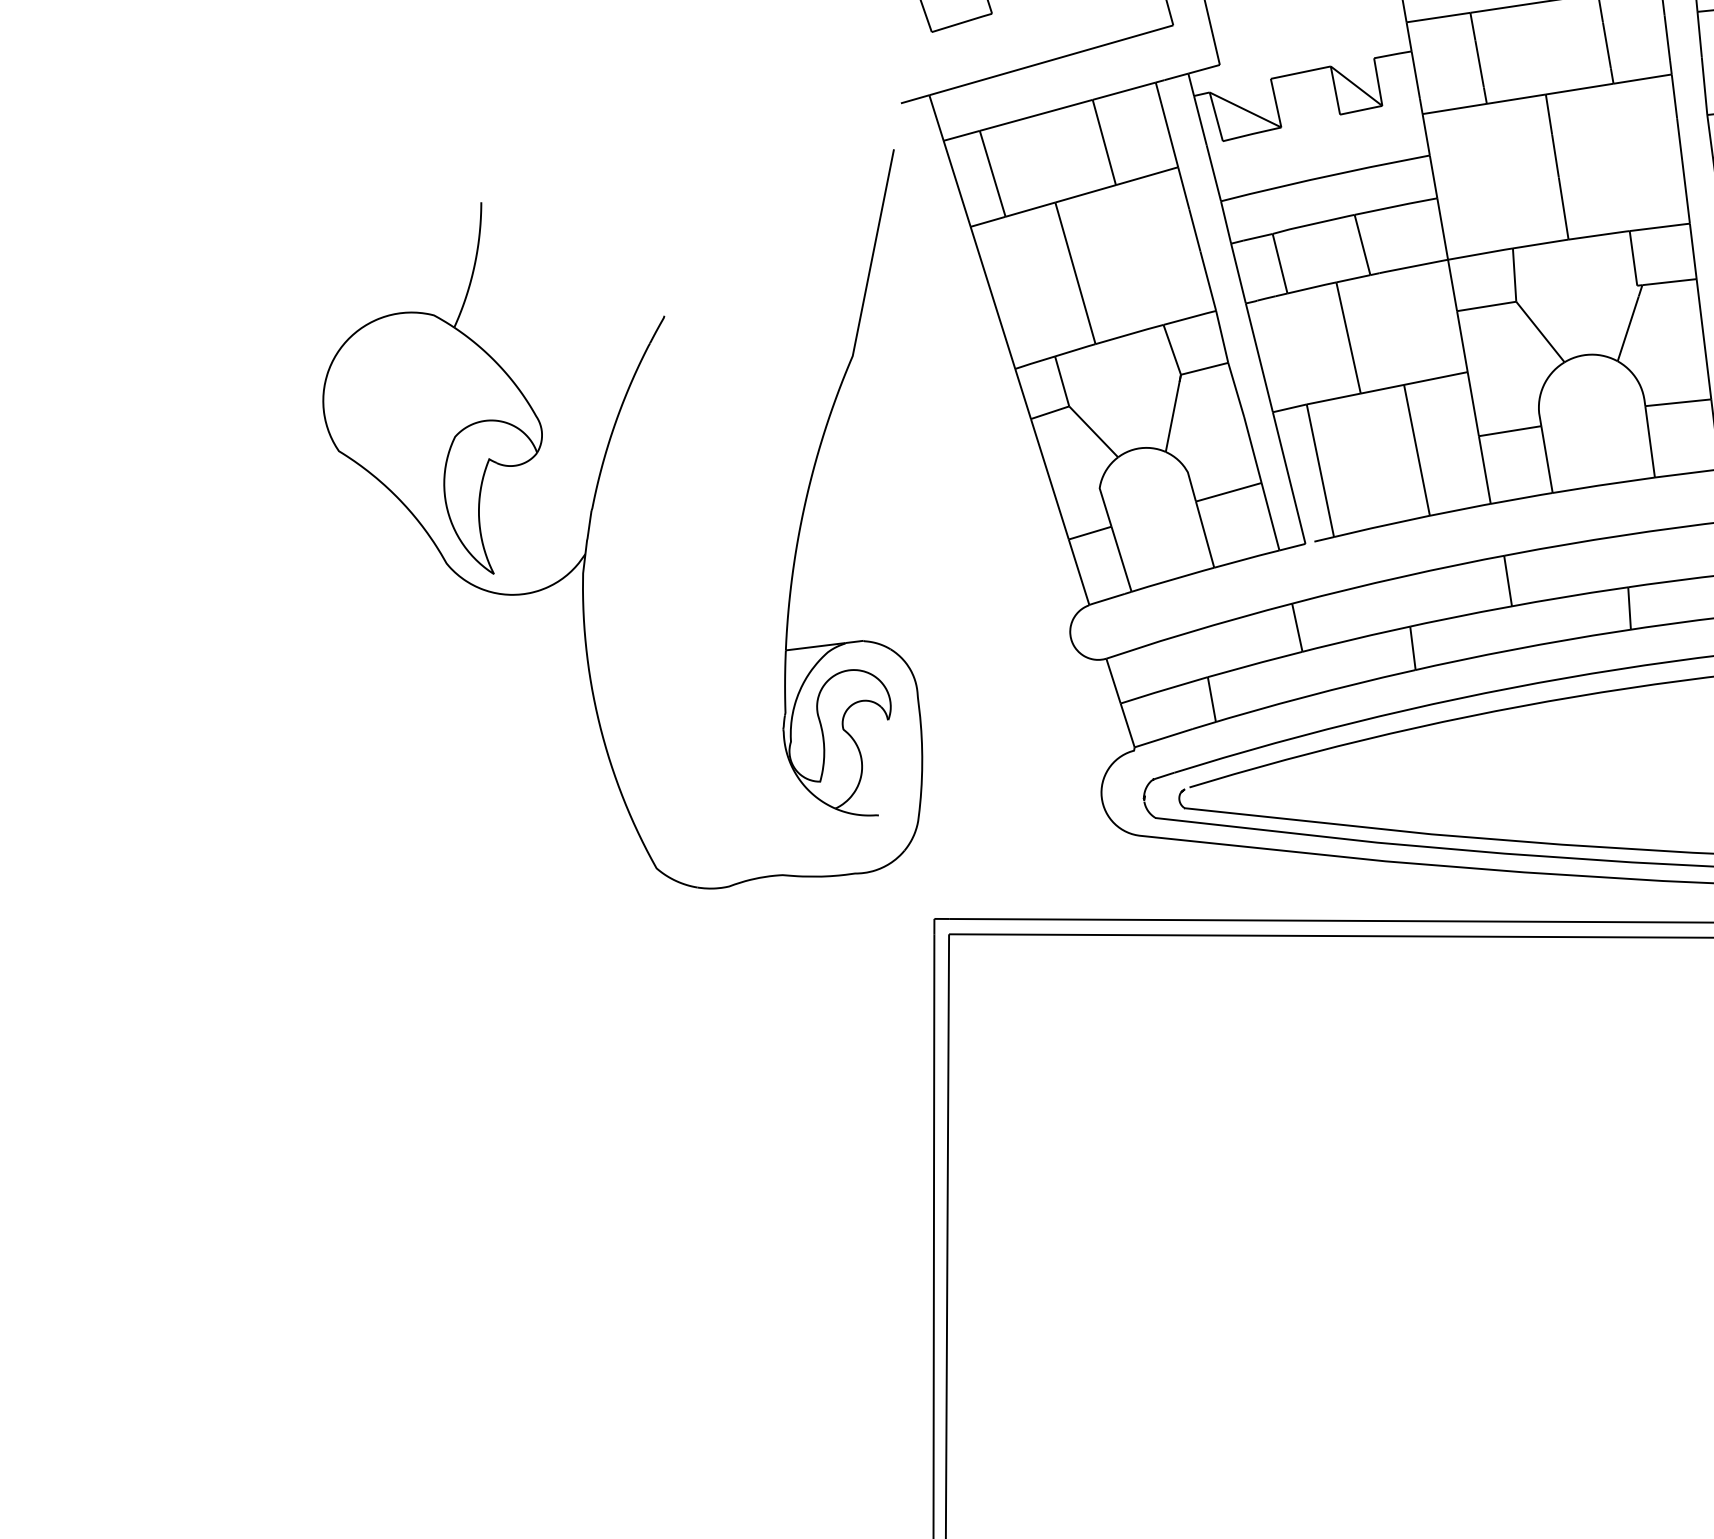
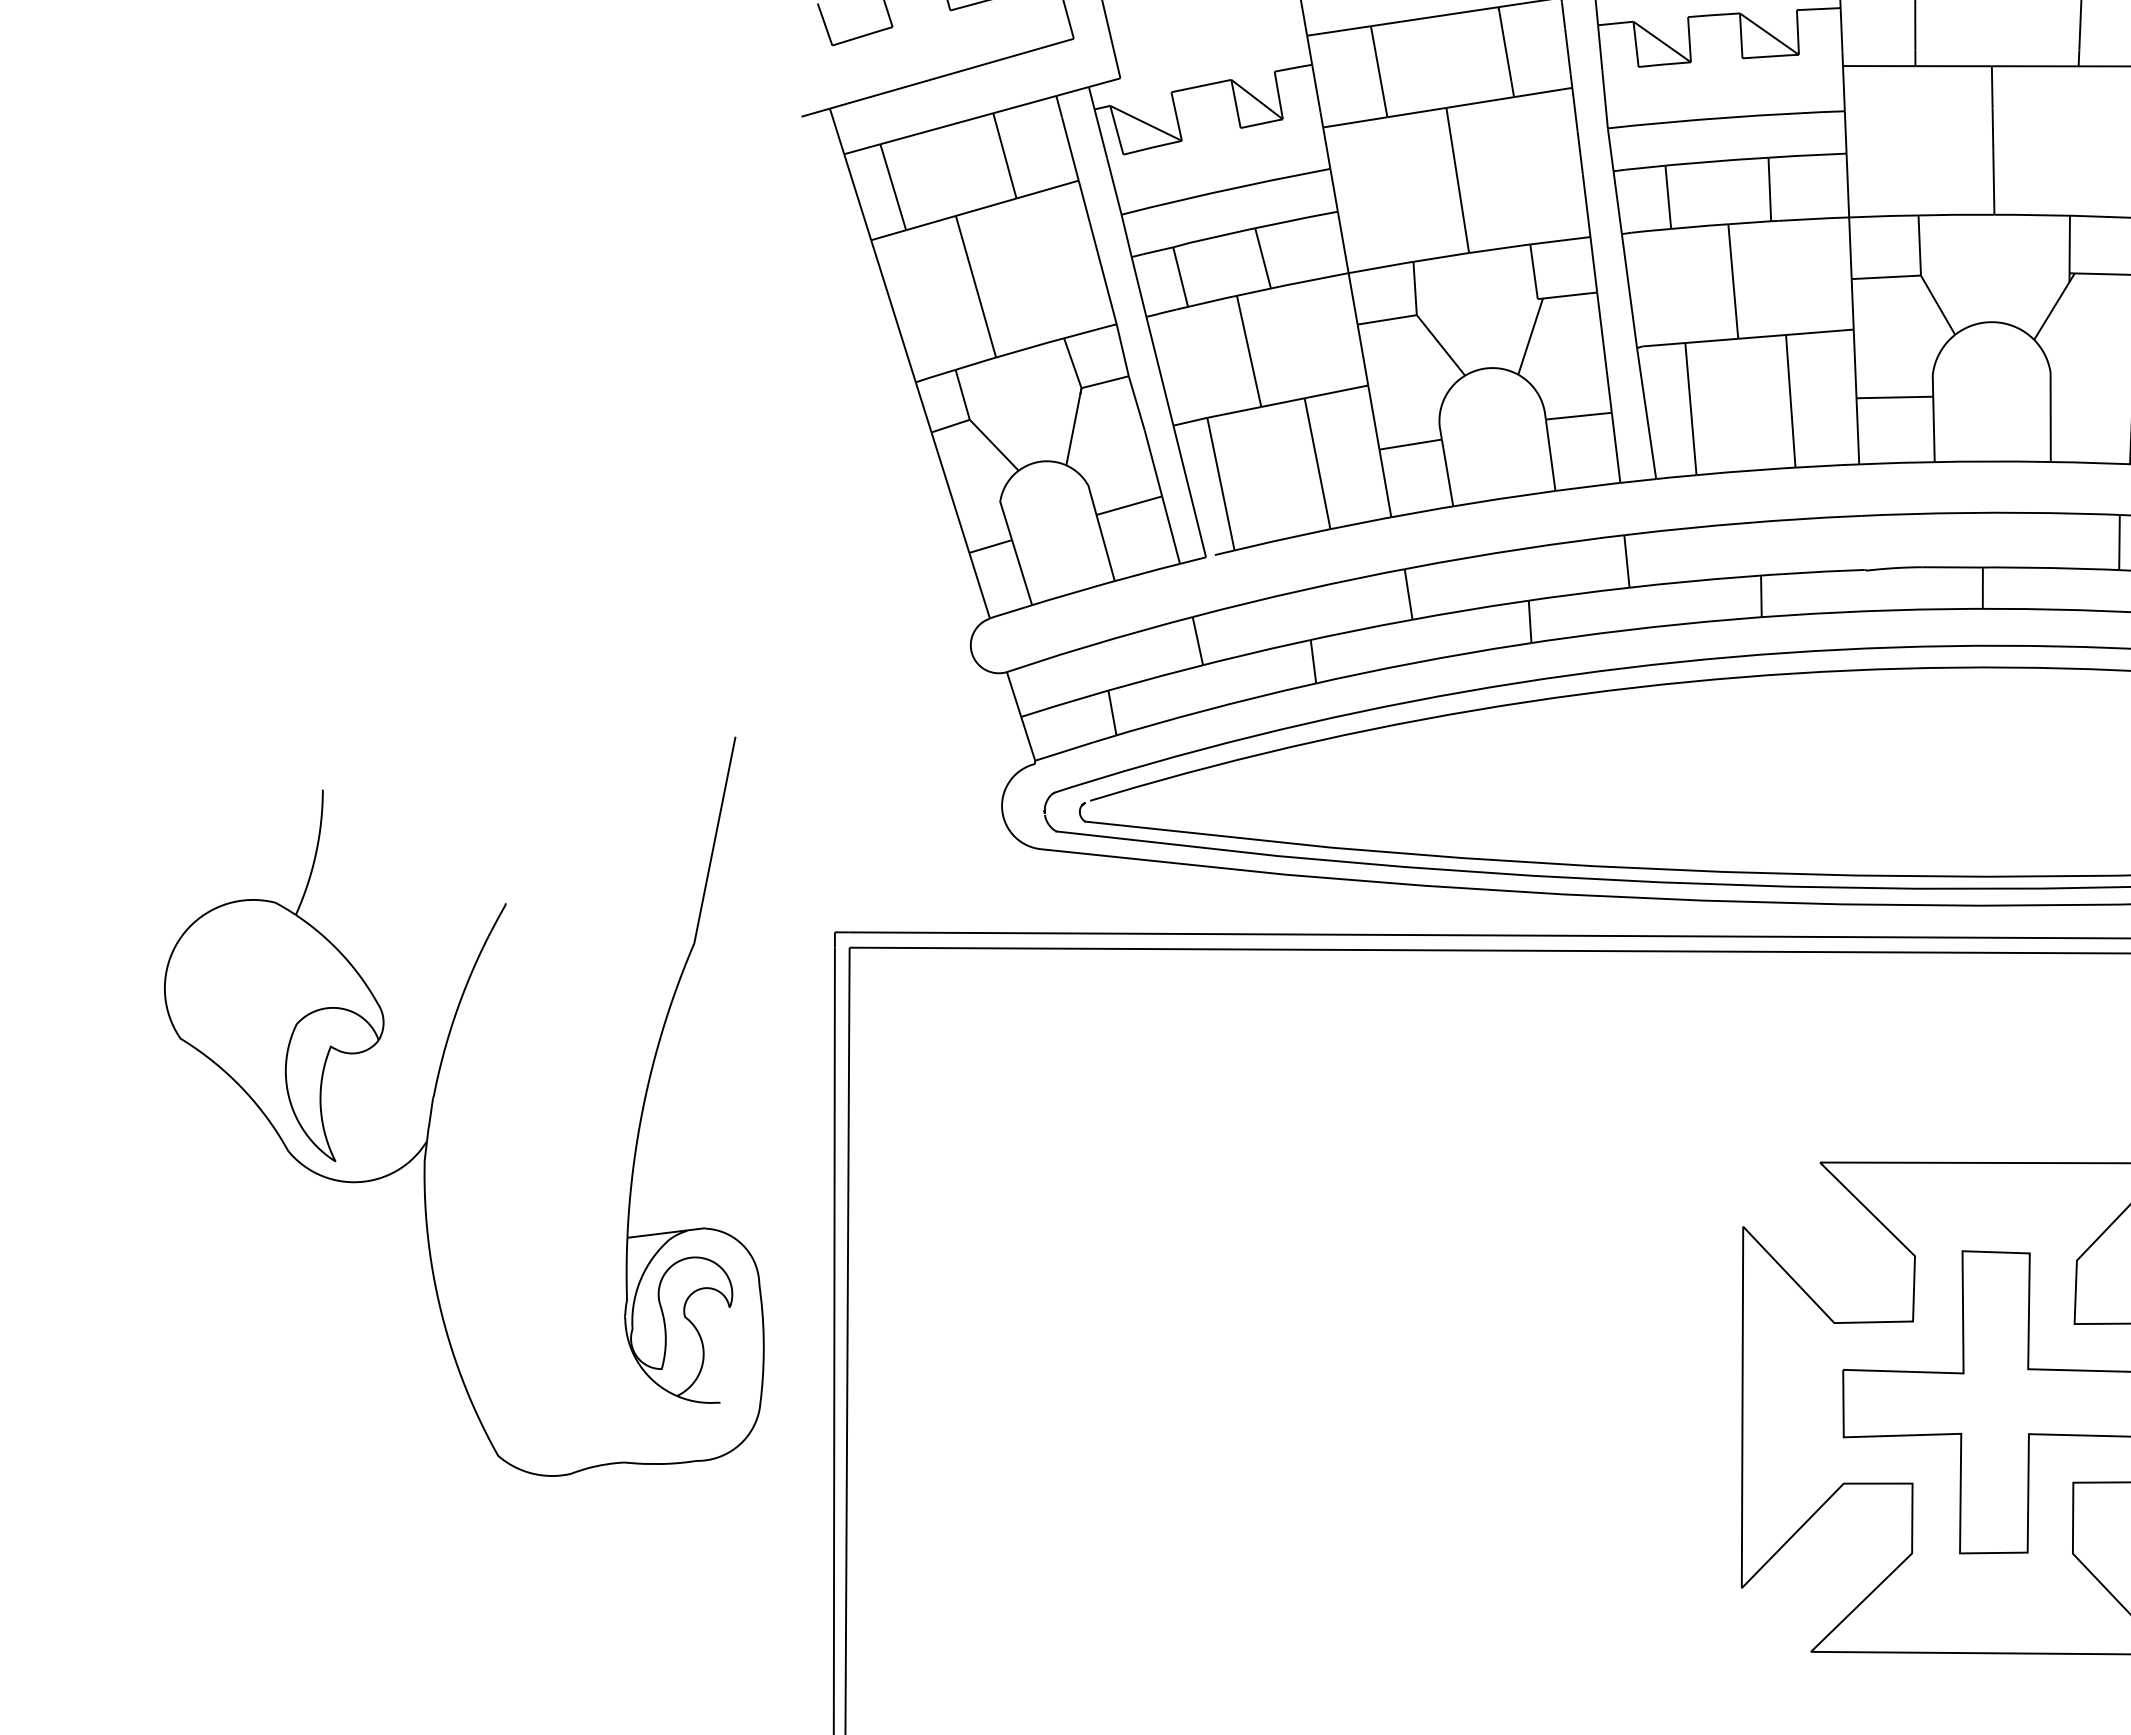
part: (591, 517) -> (433, 1104), moved

